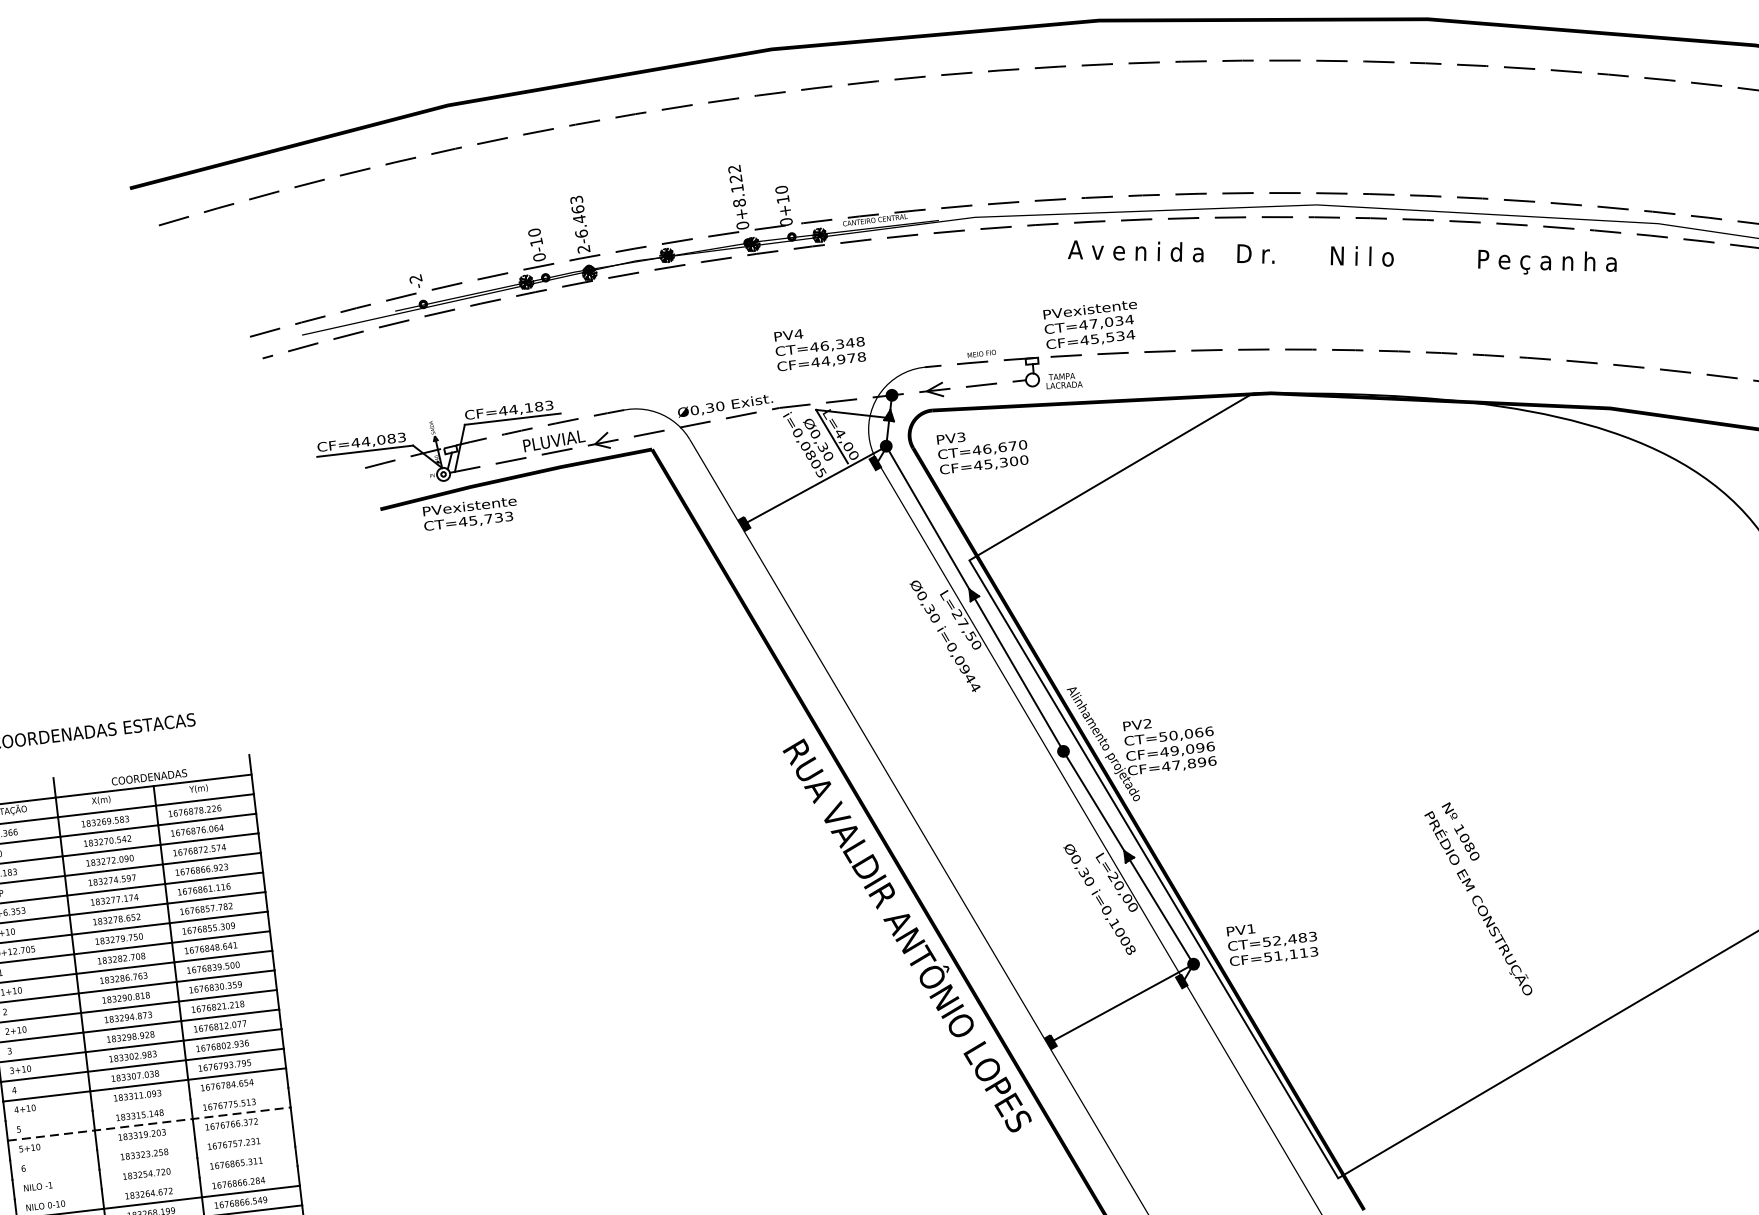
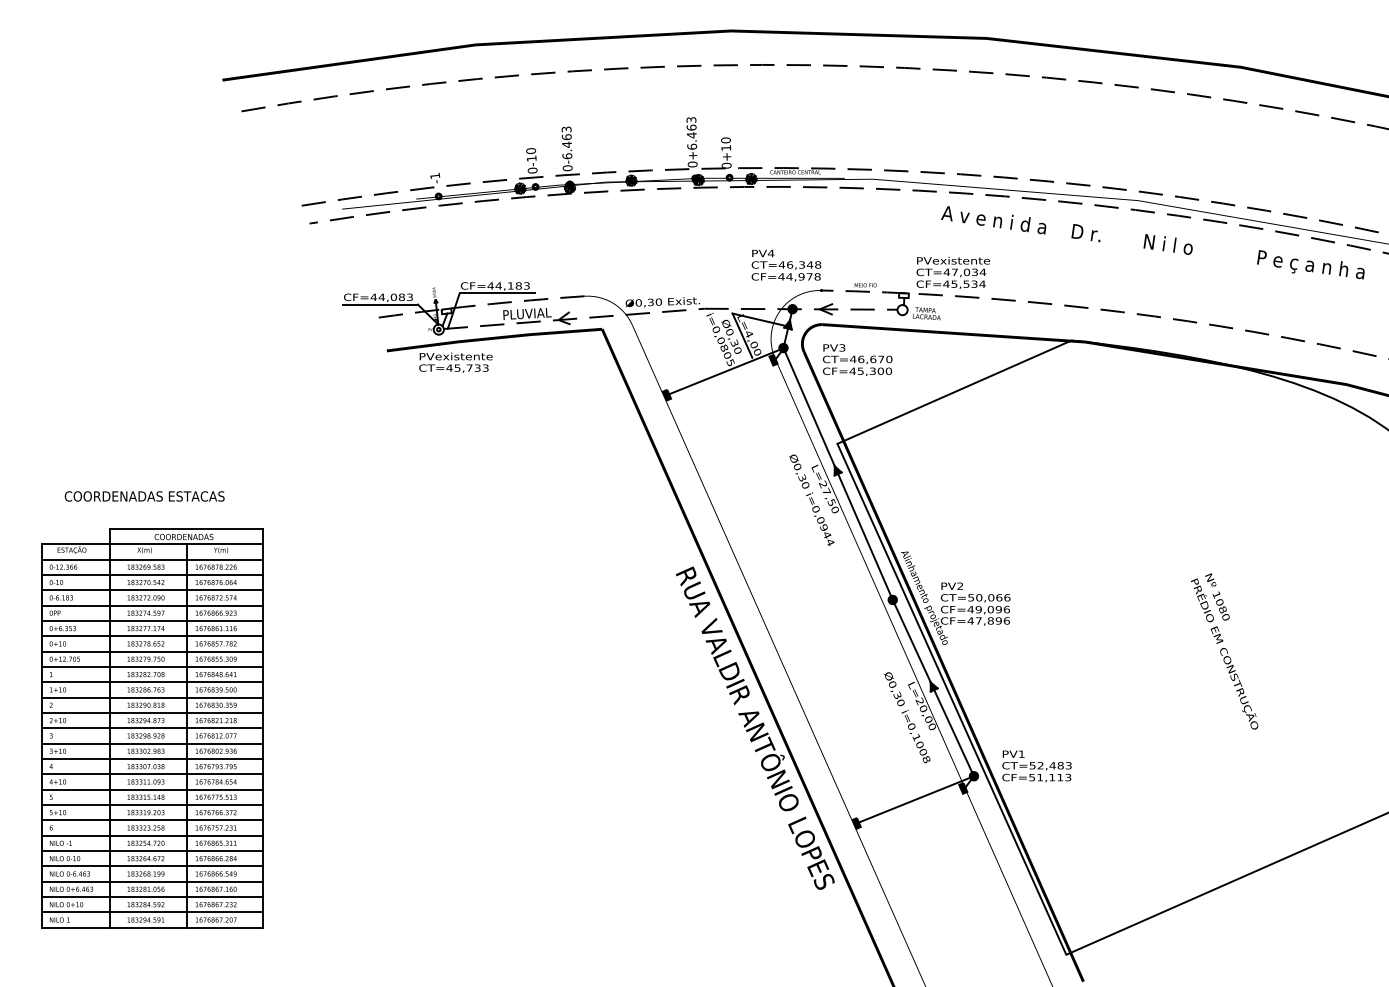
text: (736, 186) -> (691, 133), 0+8.122 -> 0+6.463
text: (583, 249) -> (567, 168), 2-6.463 -> 0-6.463
text: (416, 279) -> (435, 176), -2 -> -1
text: (820, 347) -> (786, 265), moved
line: (151, 766) -> (186, 528), added
text: (1477, 900) -> (1224, 651), moved
line: (147, 1104) -> (152, 789), added
line: (149, 1123) -> (152, 804), dashed -> solid
line: (151, 1143) -> (152, 820), added
line: (153, 1163) -> (152, 835), added
line: (156, 1182) -> (152, 850), added

